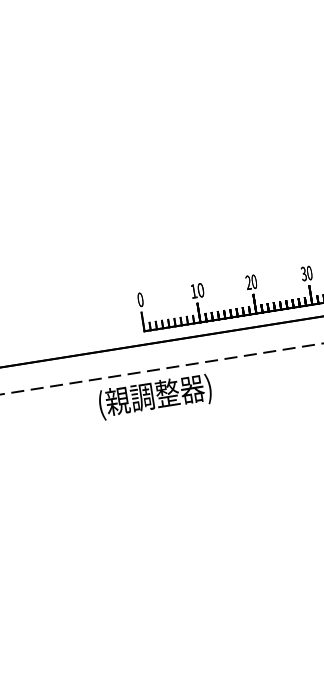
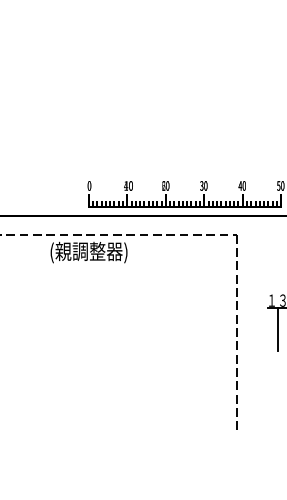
text: (248, 282) -> (163, 185), 20 -> 60
text: (194, 290) -> (126, 185), 10 -> 40

